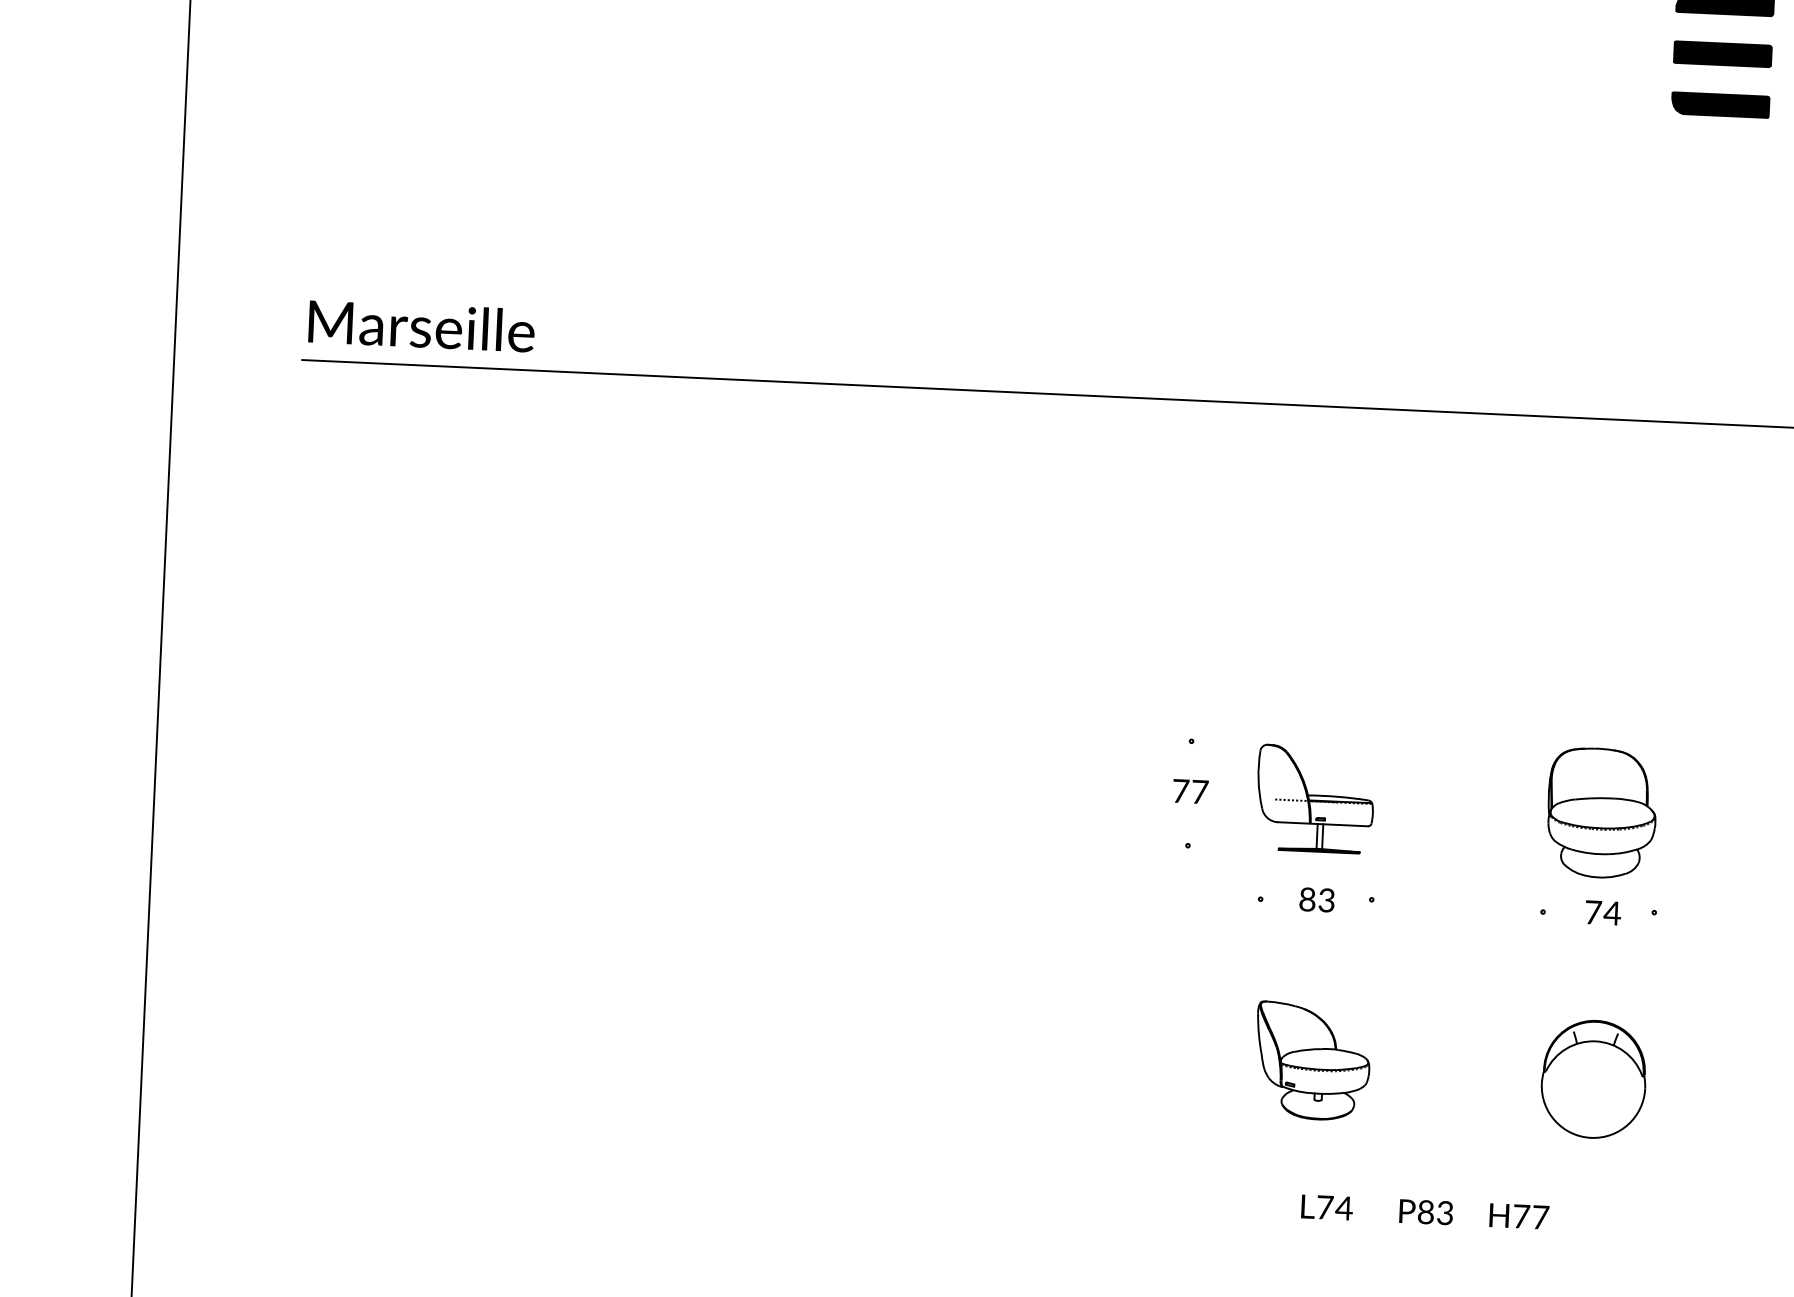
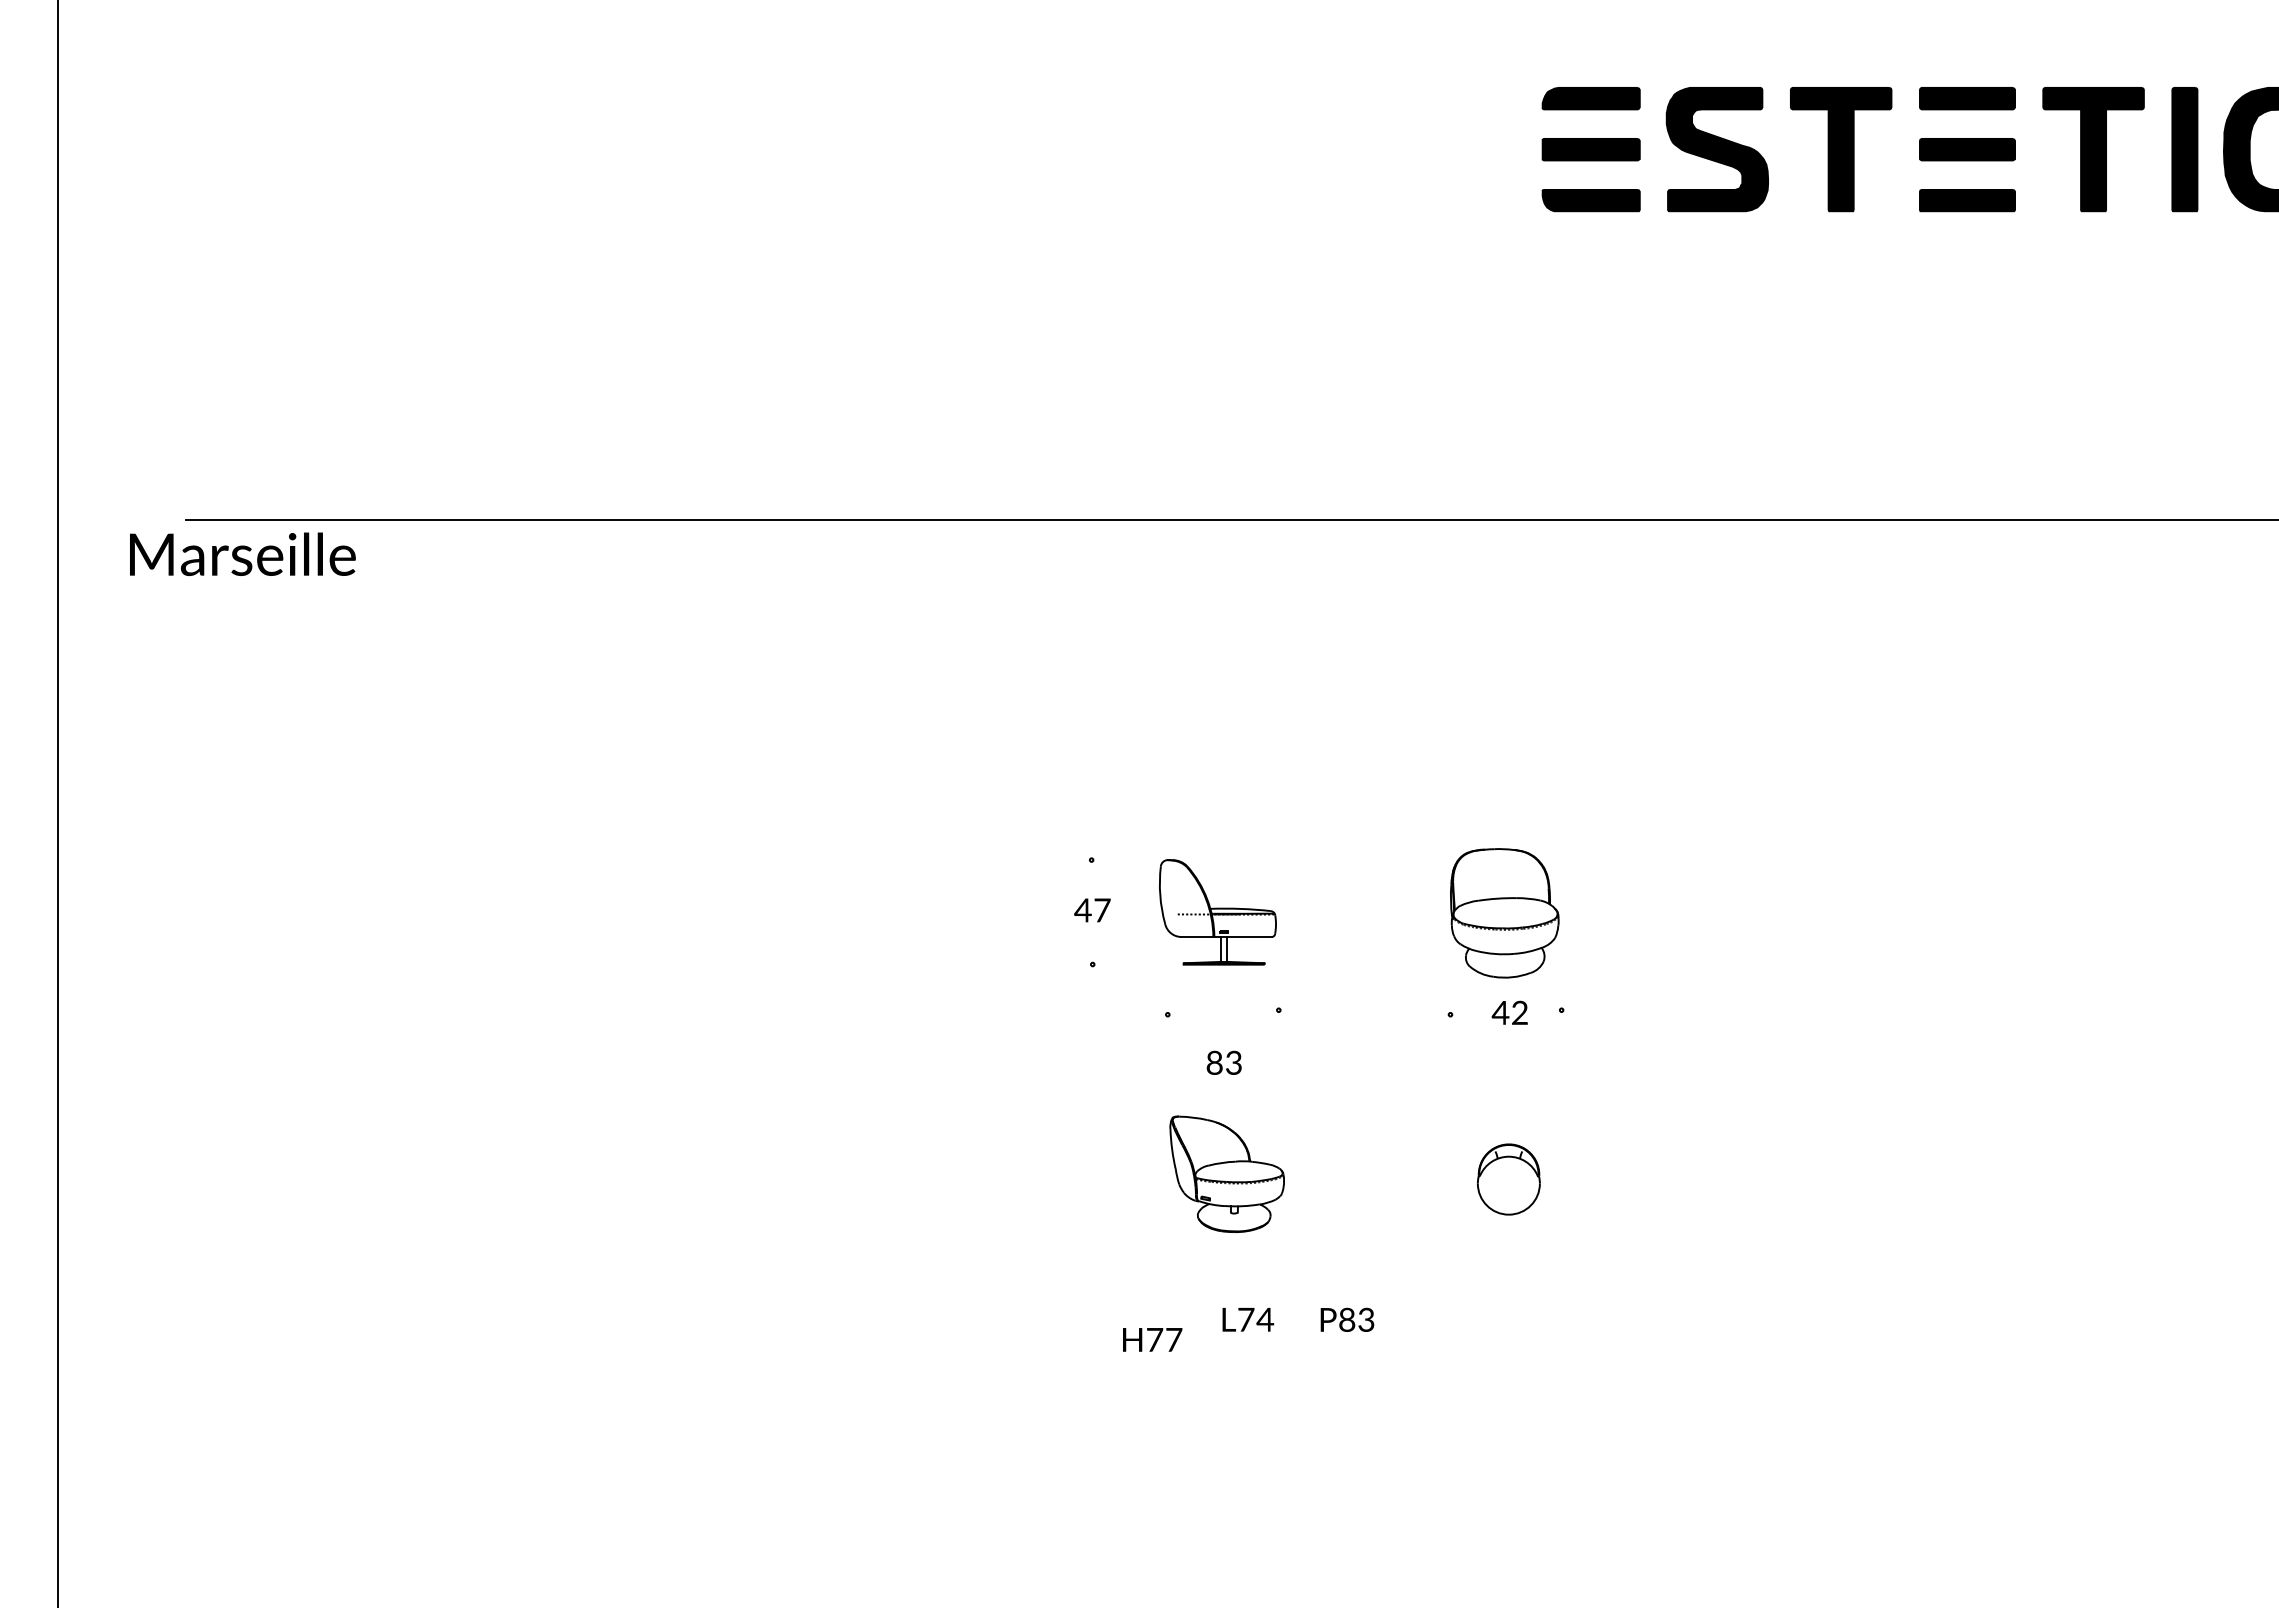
text: (421, 325) -> (242, 553), moved
text: (1180, 791) -> (1082, 910), 77 -> 47
text: (1316, 899) -> (1223, 1062), moved
text: (1602, 912) -> (1509, 1012), 74 -> 42
part: (1593, 1079) -> (1508, 1179), size x0.6
text: (1519, 1216) -> (1152, 1339), moved

